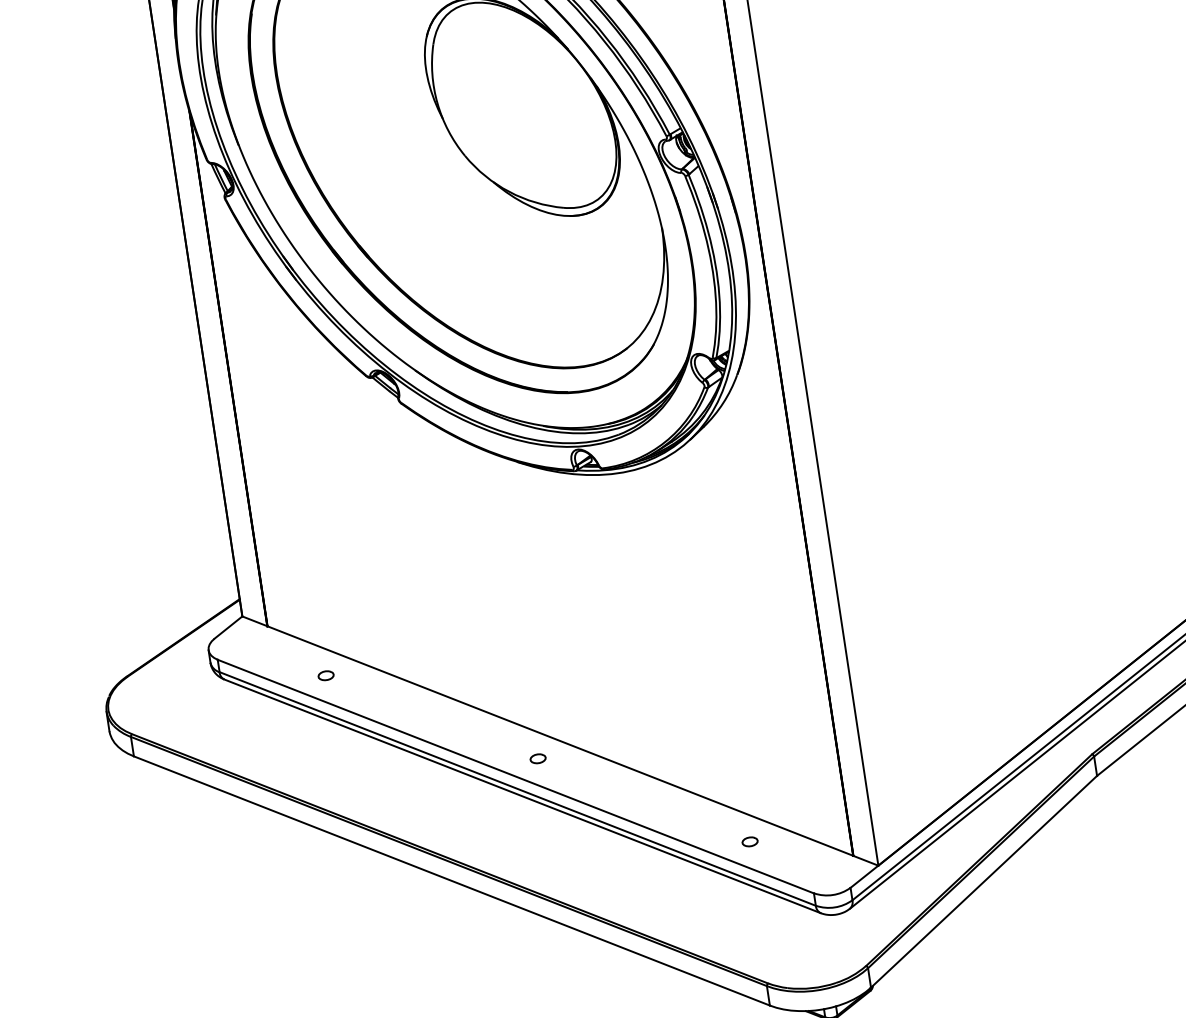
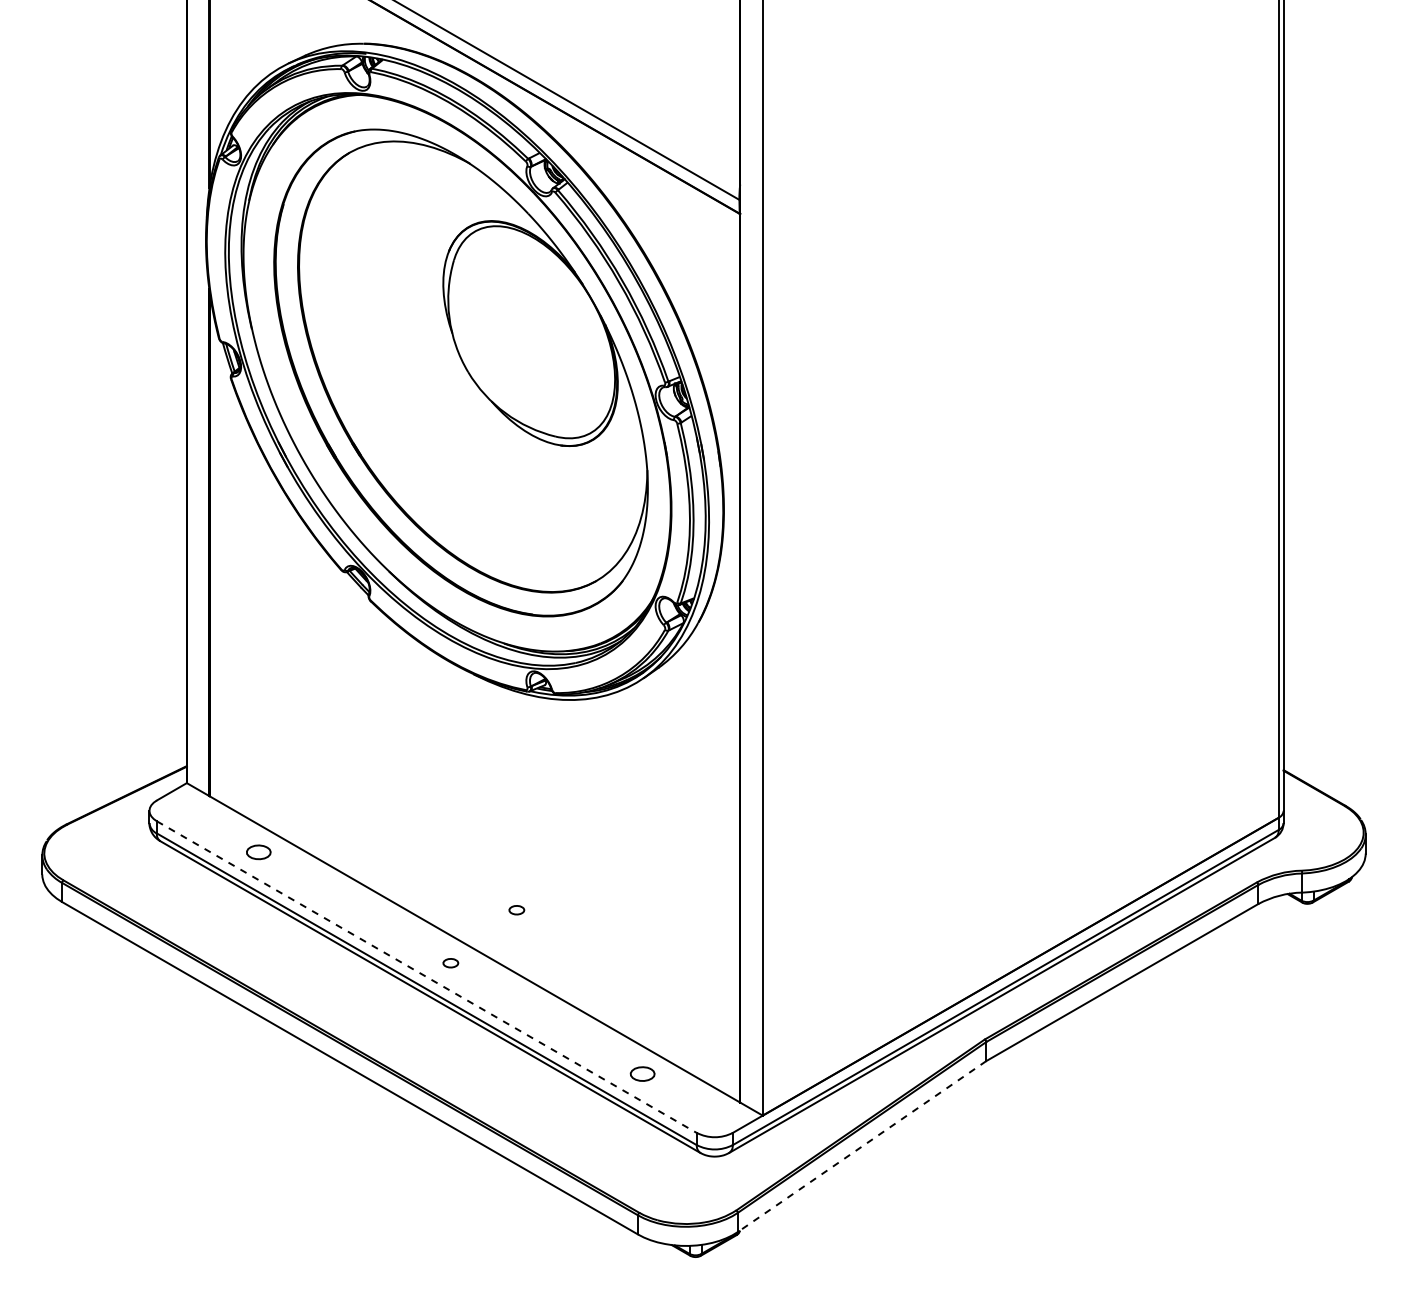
part: (325, 675) -> (258, 852), size x1.6
part: (596, 695) -> (516, 910), added
line: (515, 777) -> (426, 977), solid -> dashed
part: (749, 841) -> (642, 1073), size x1.6
line: (984, 881) -> (862, 1146), solid -> dashed

